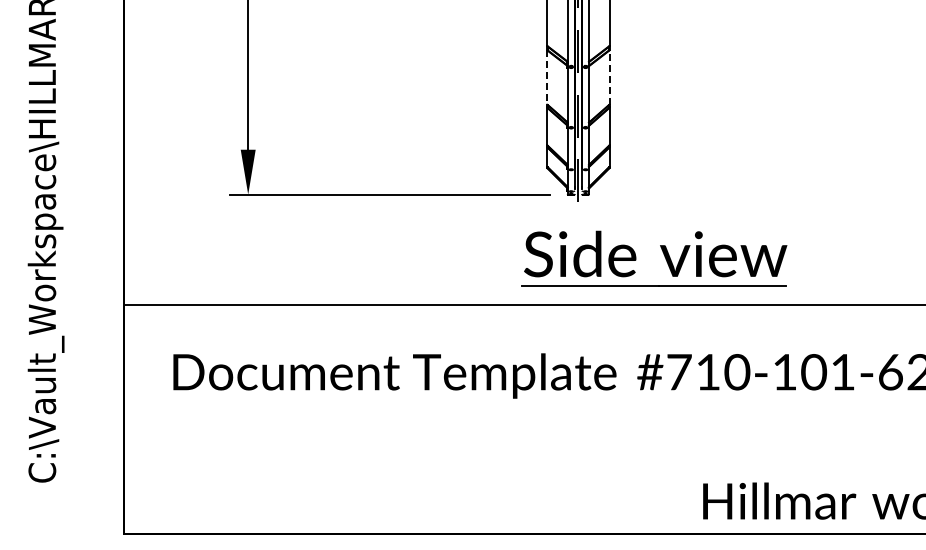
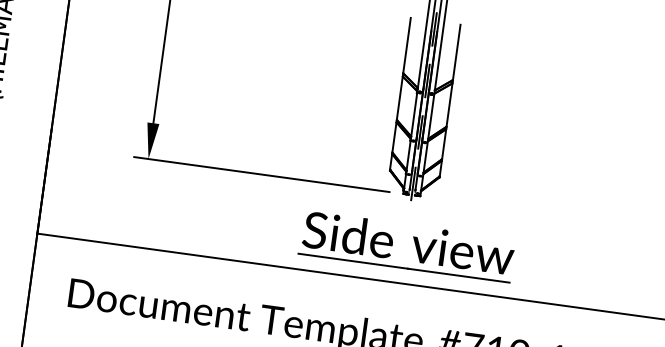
line: (609, 76) -> (449, 104), dashed -> solid
line: (547, 77) -> (400, 98), dashed -> solid
part: (663, 254) -> (414, 244), moved

